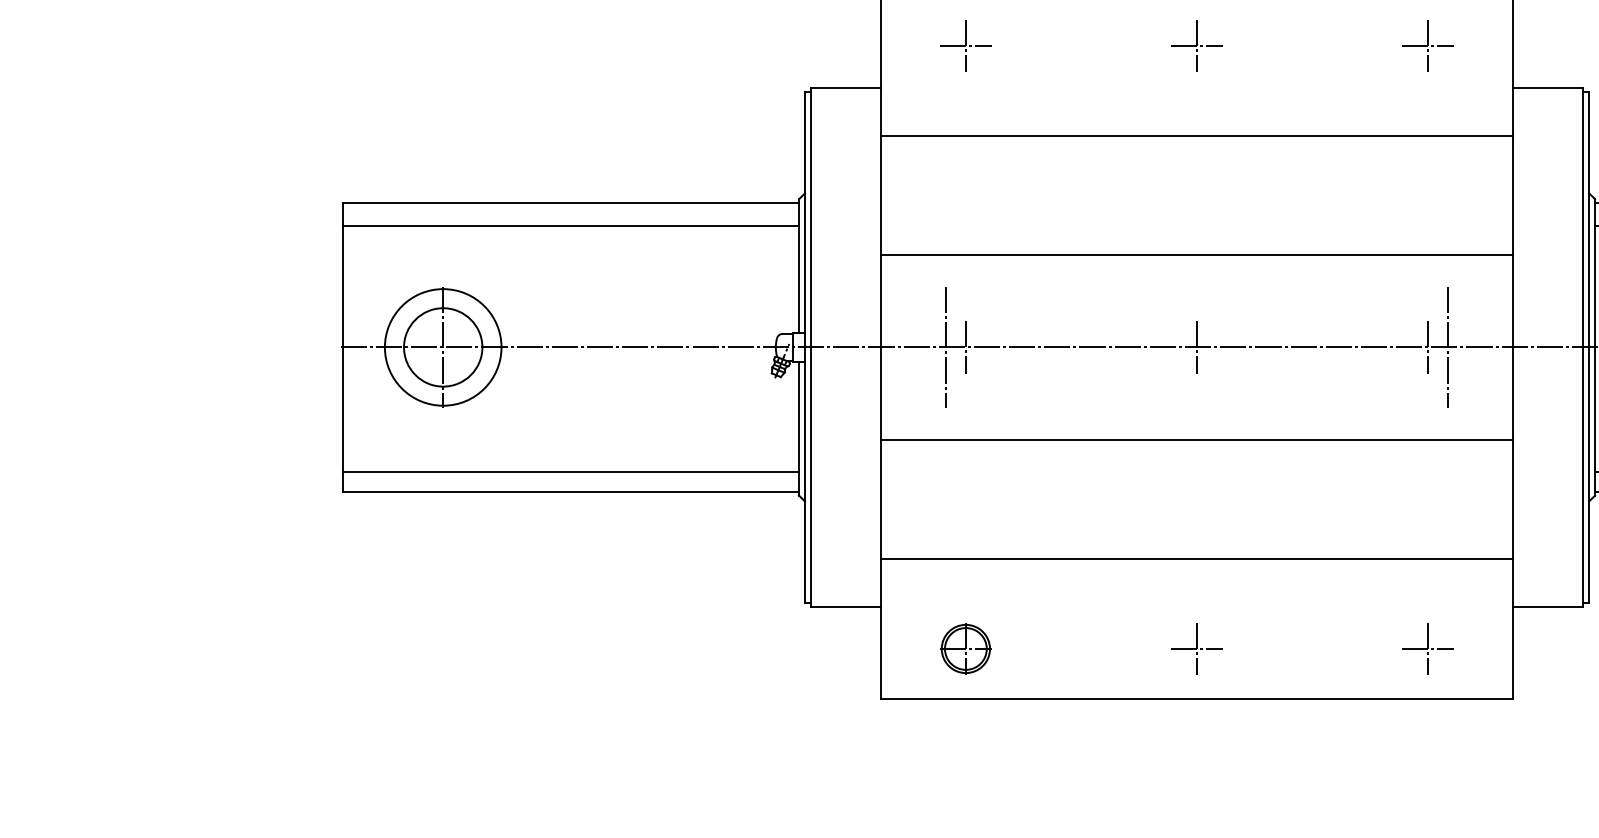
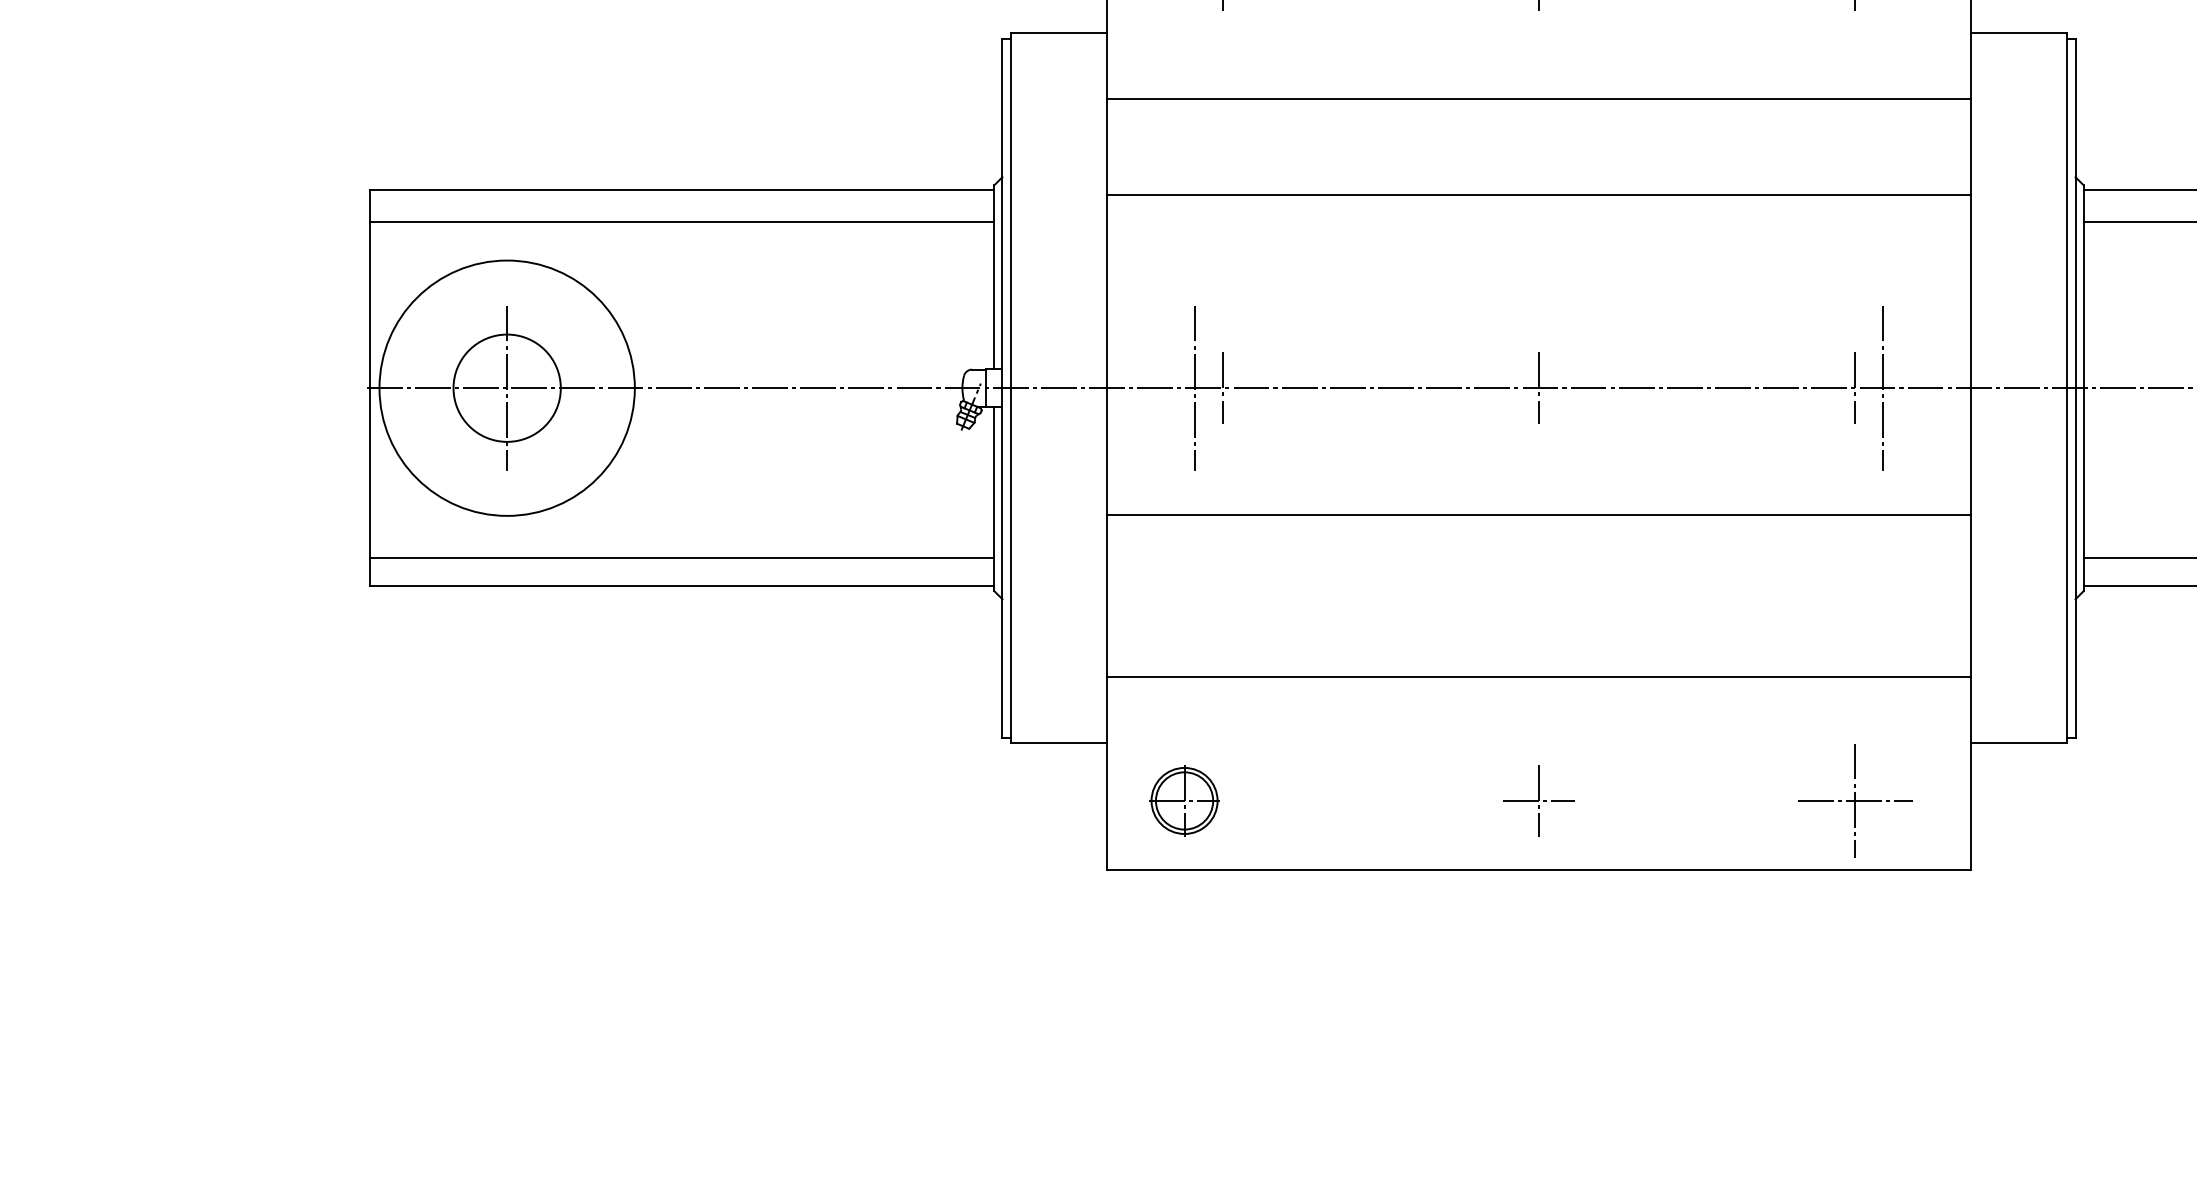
line: (1196, 254) -> (1538, 194), moved
circle: (442, 347) -> (506, 388), size x1.6
part: (965, 648) -> (1184, 800), moved
part: (1428, 648) -> (1855, 800), size x1.6

